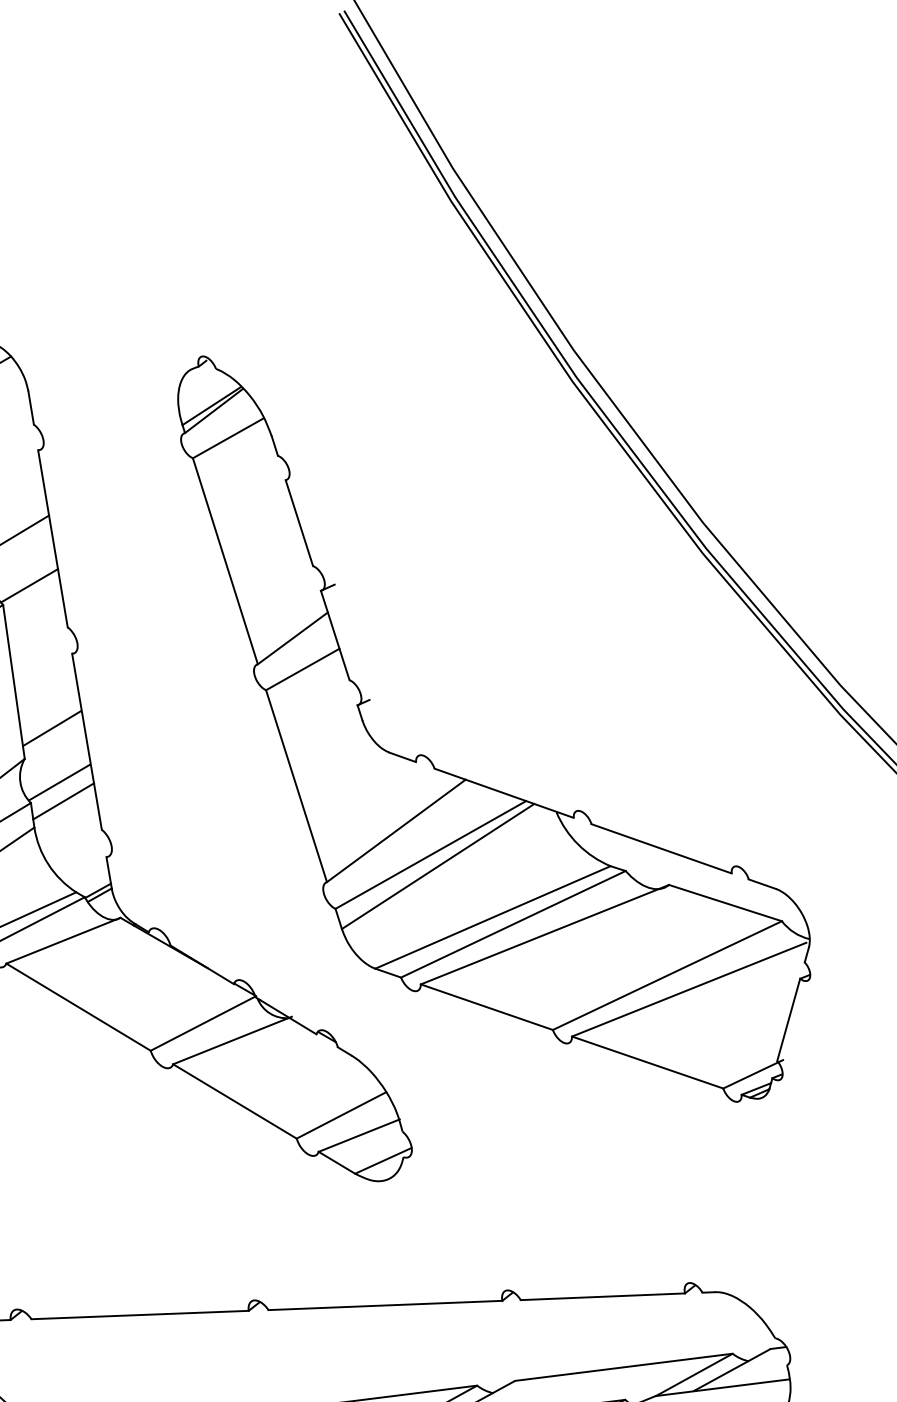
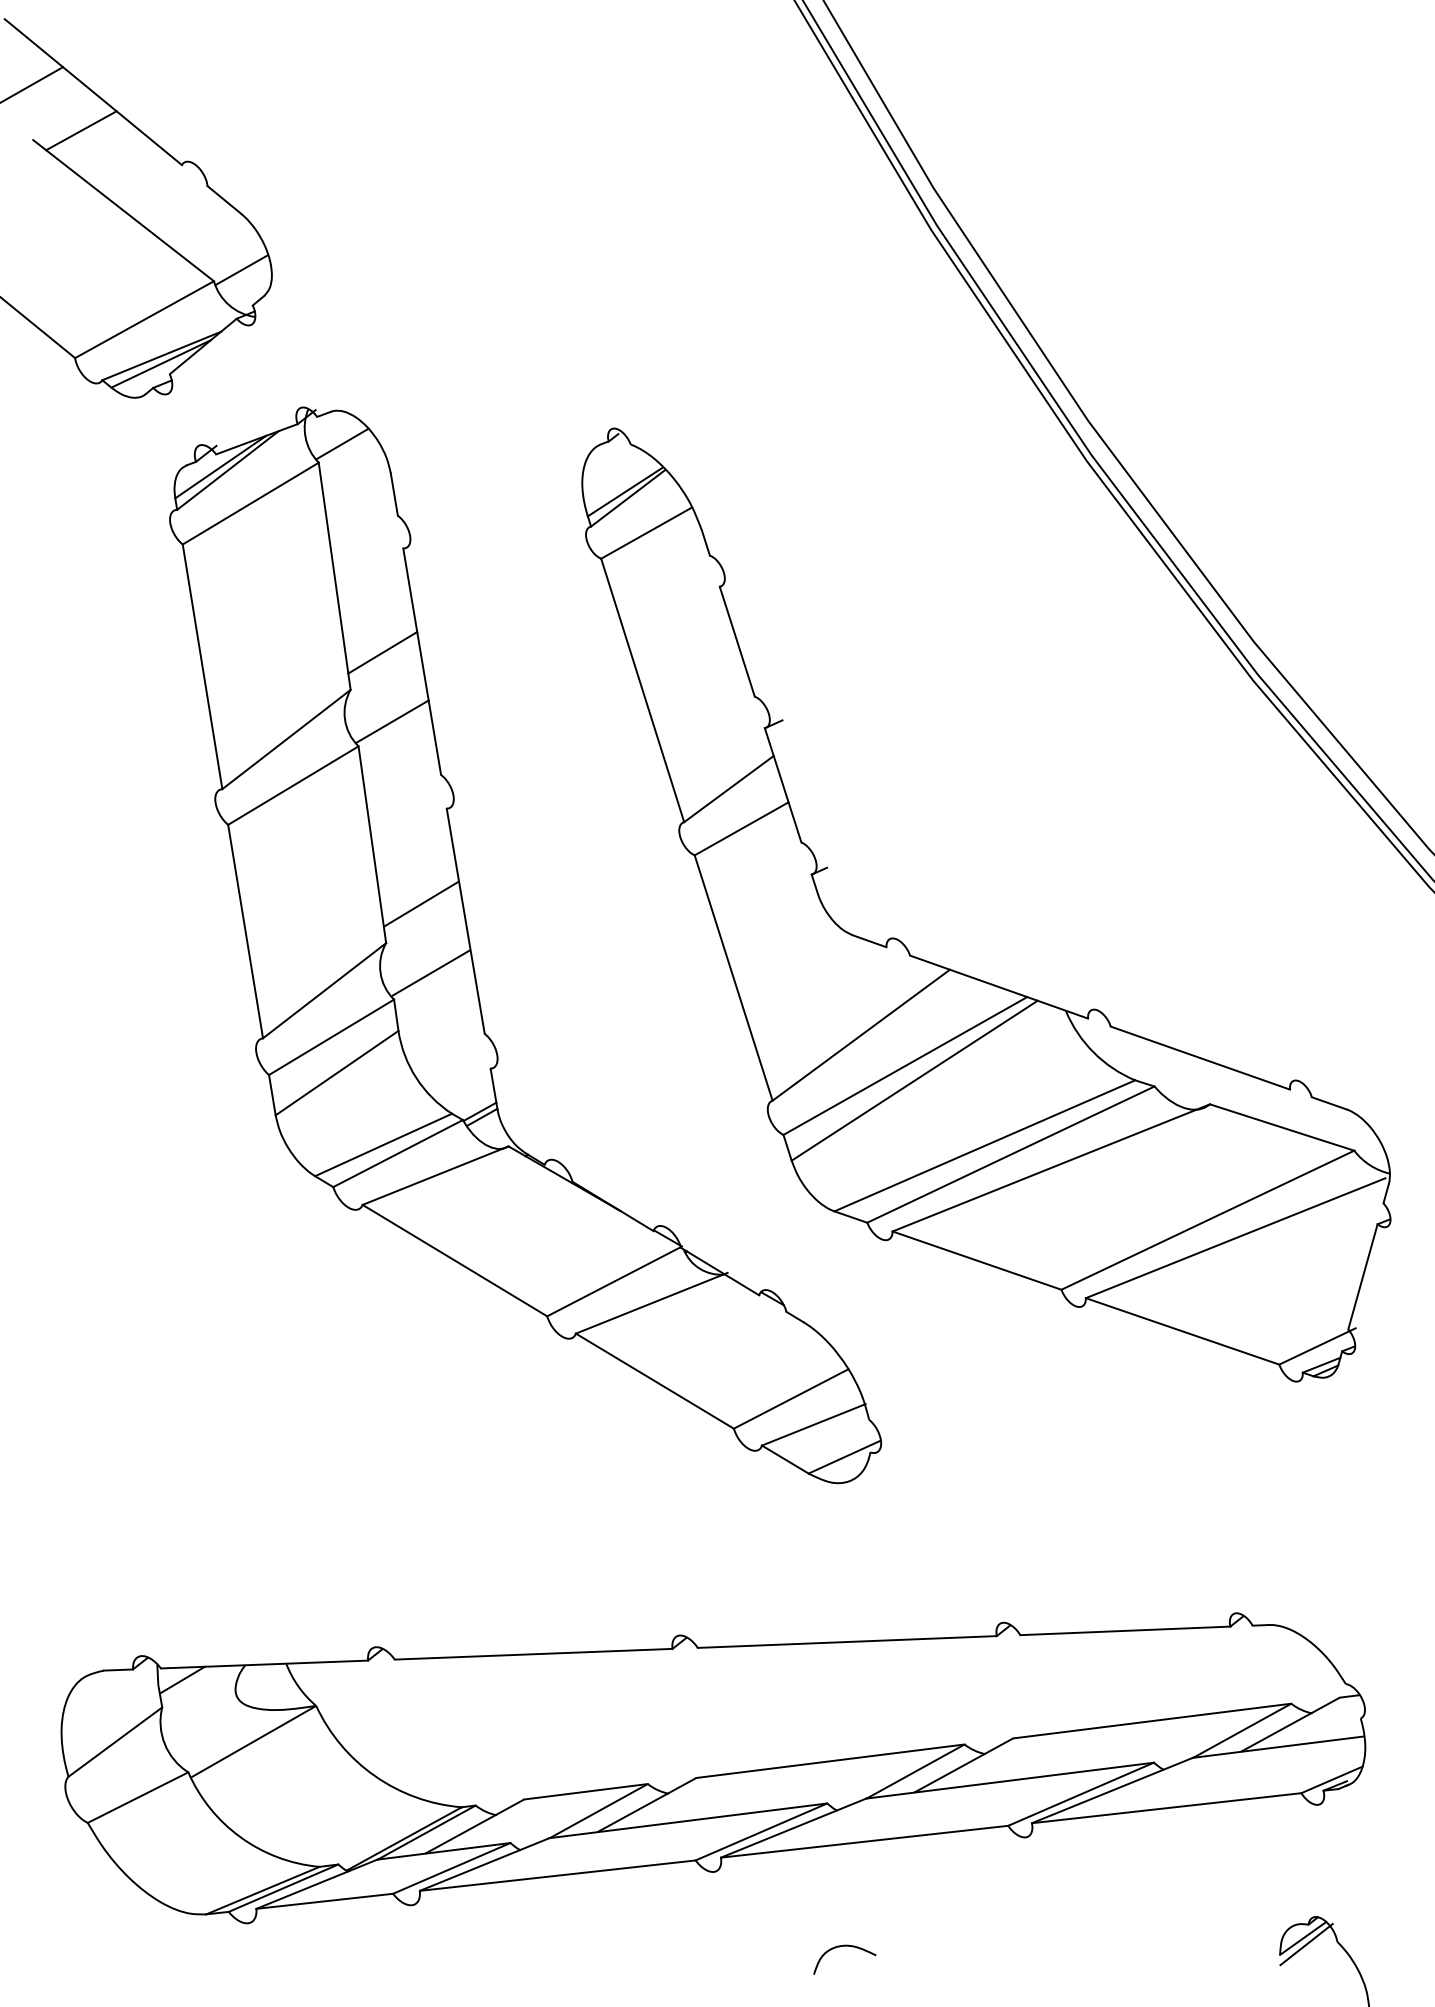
line: (63, 801) -> (435, 997), removed

